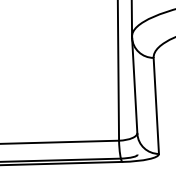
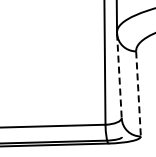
line: (134, 86) -> (119, 76), solid -> dashed
line: (156, 105) -> (138, 93), solid -> dashed

